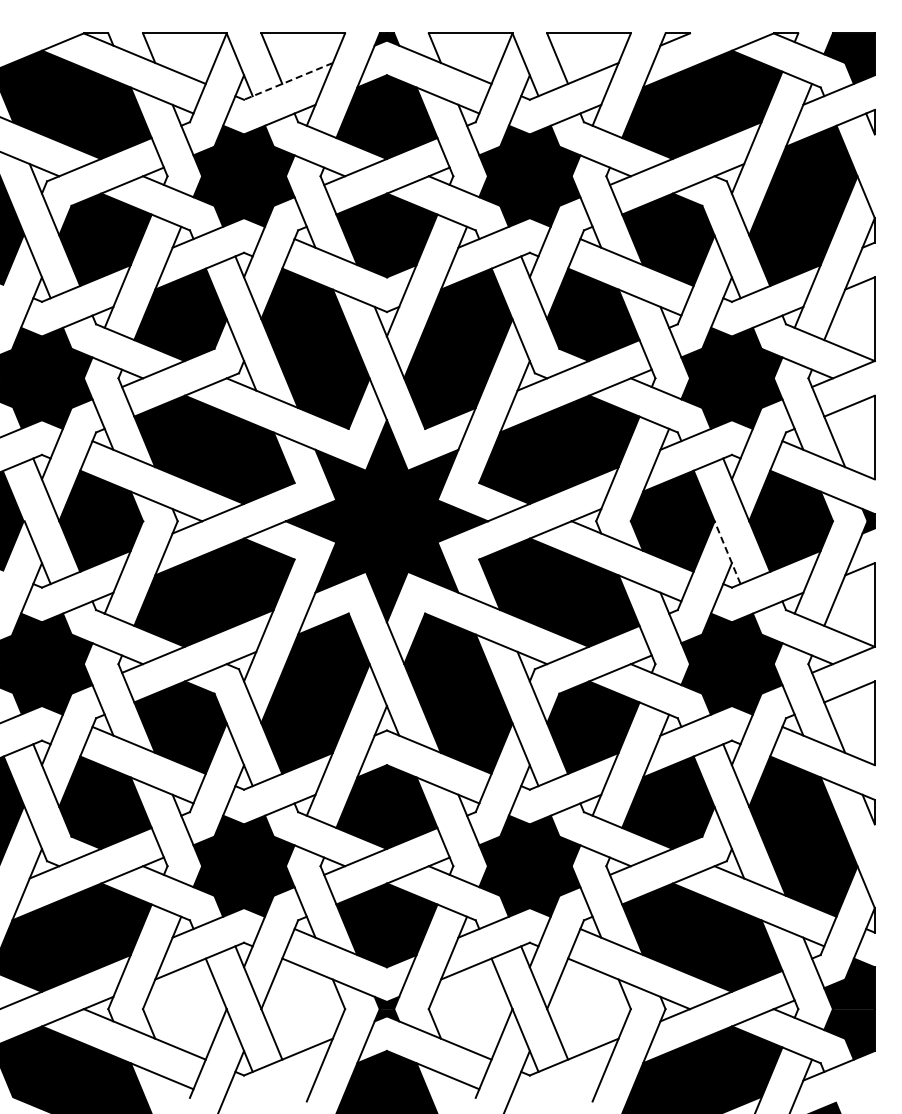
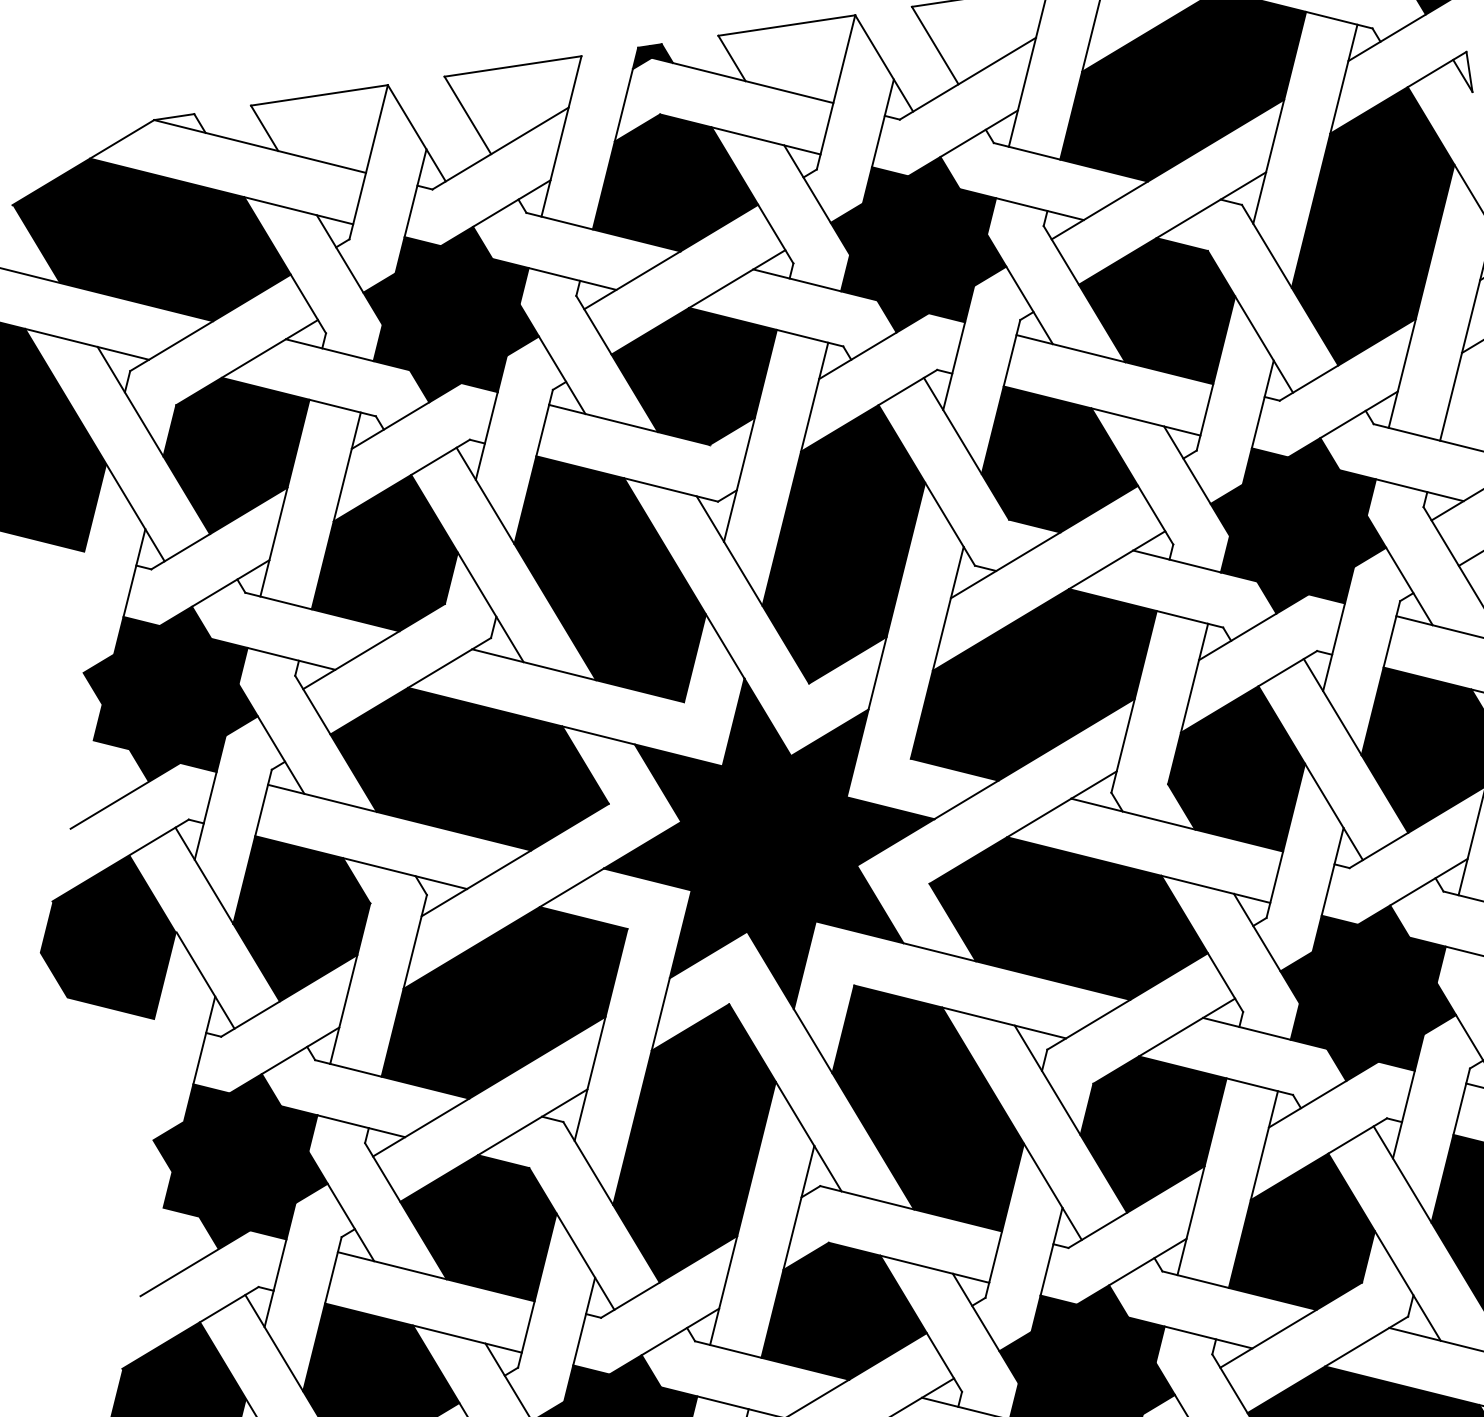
line: (288, 81) -> (500, 148), dashed -> solid
line: (727, 552) -> (1333, 811), dashed -> solid

